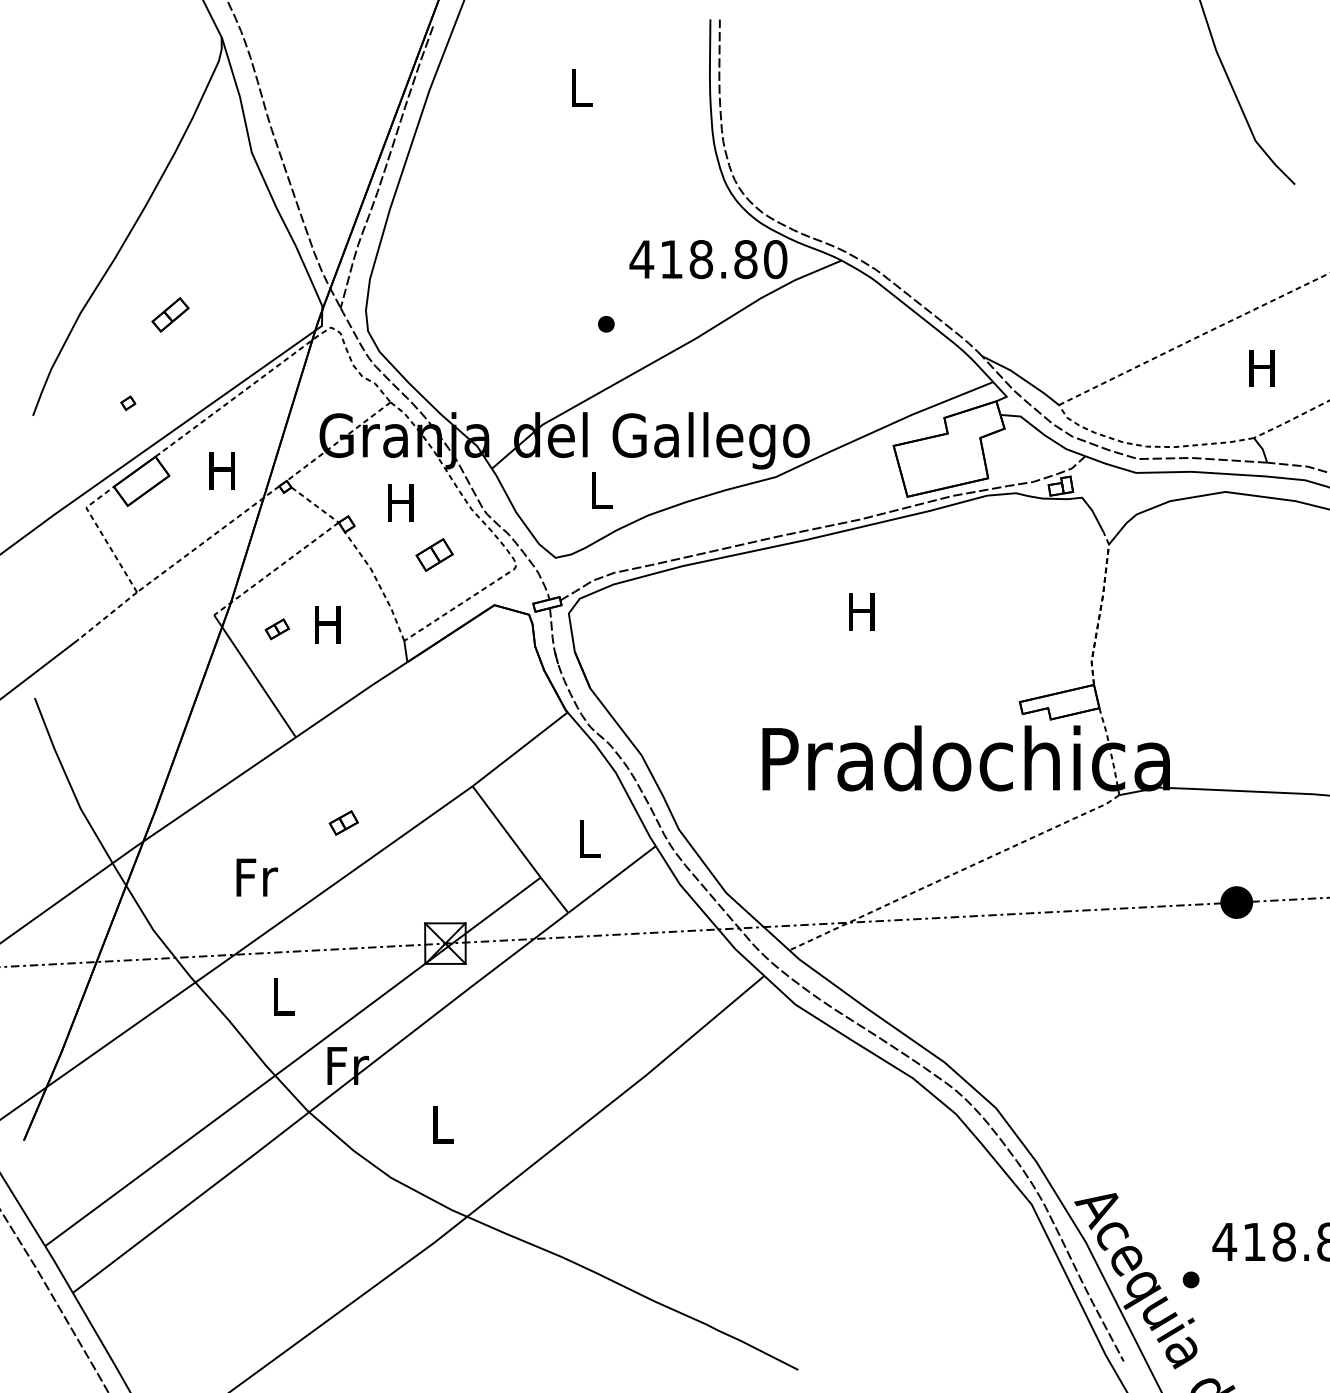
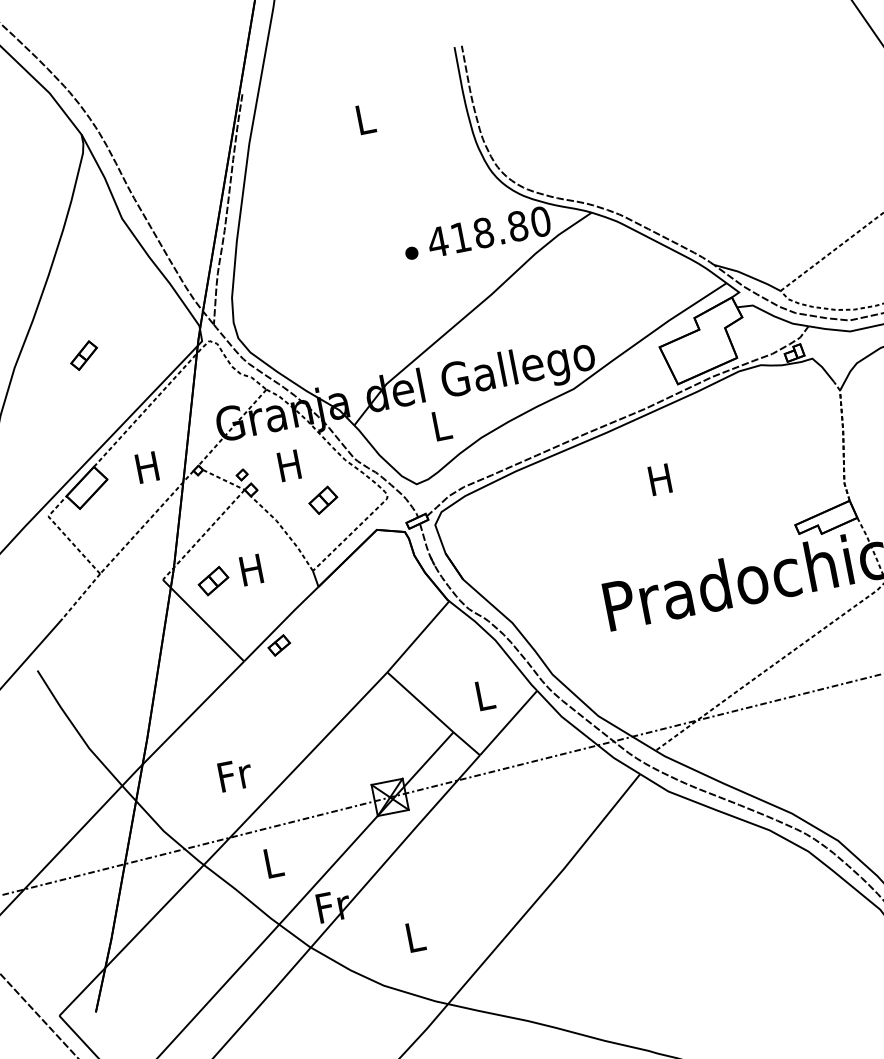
part: (606, 324) -> (412, 253), moved
part: (128, 402) -> (242, 474), moved
part: (277, 629) -> (213, 581), size x1.67
part: (343, 822) -> (278, 645), moved

